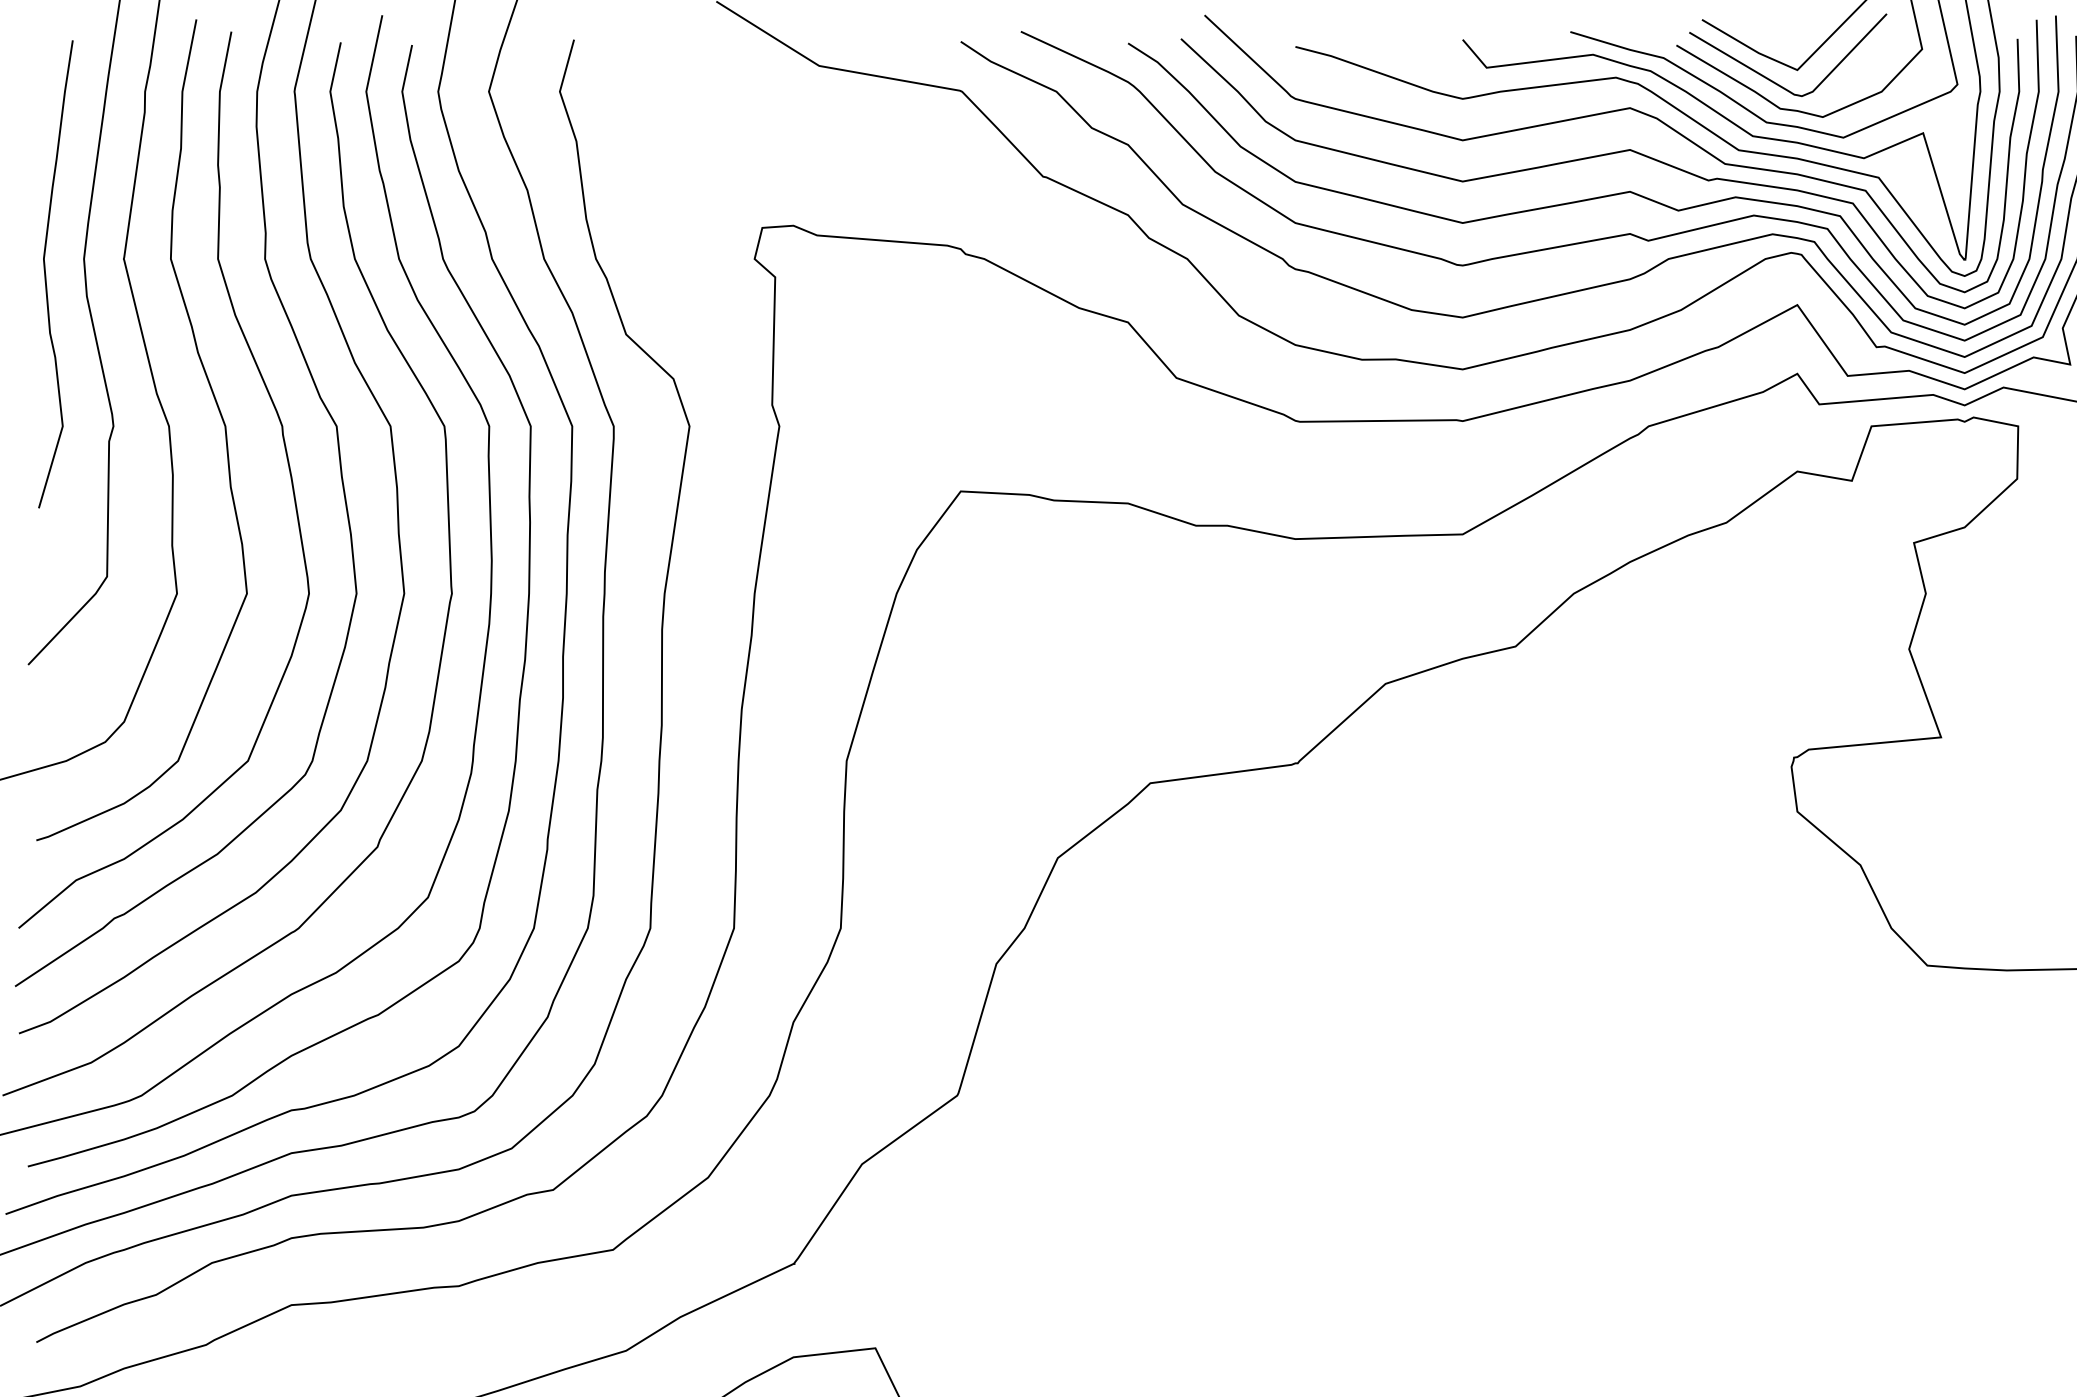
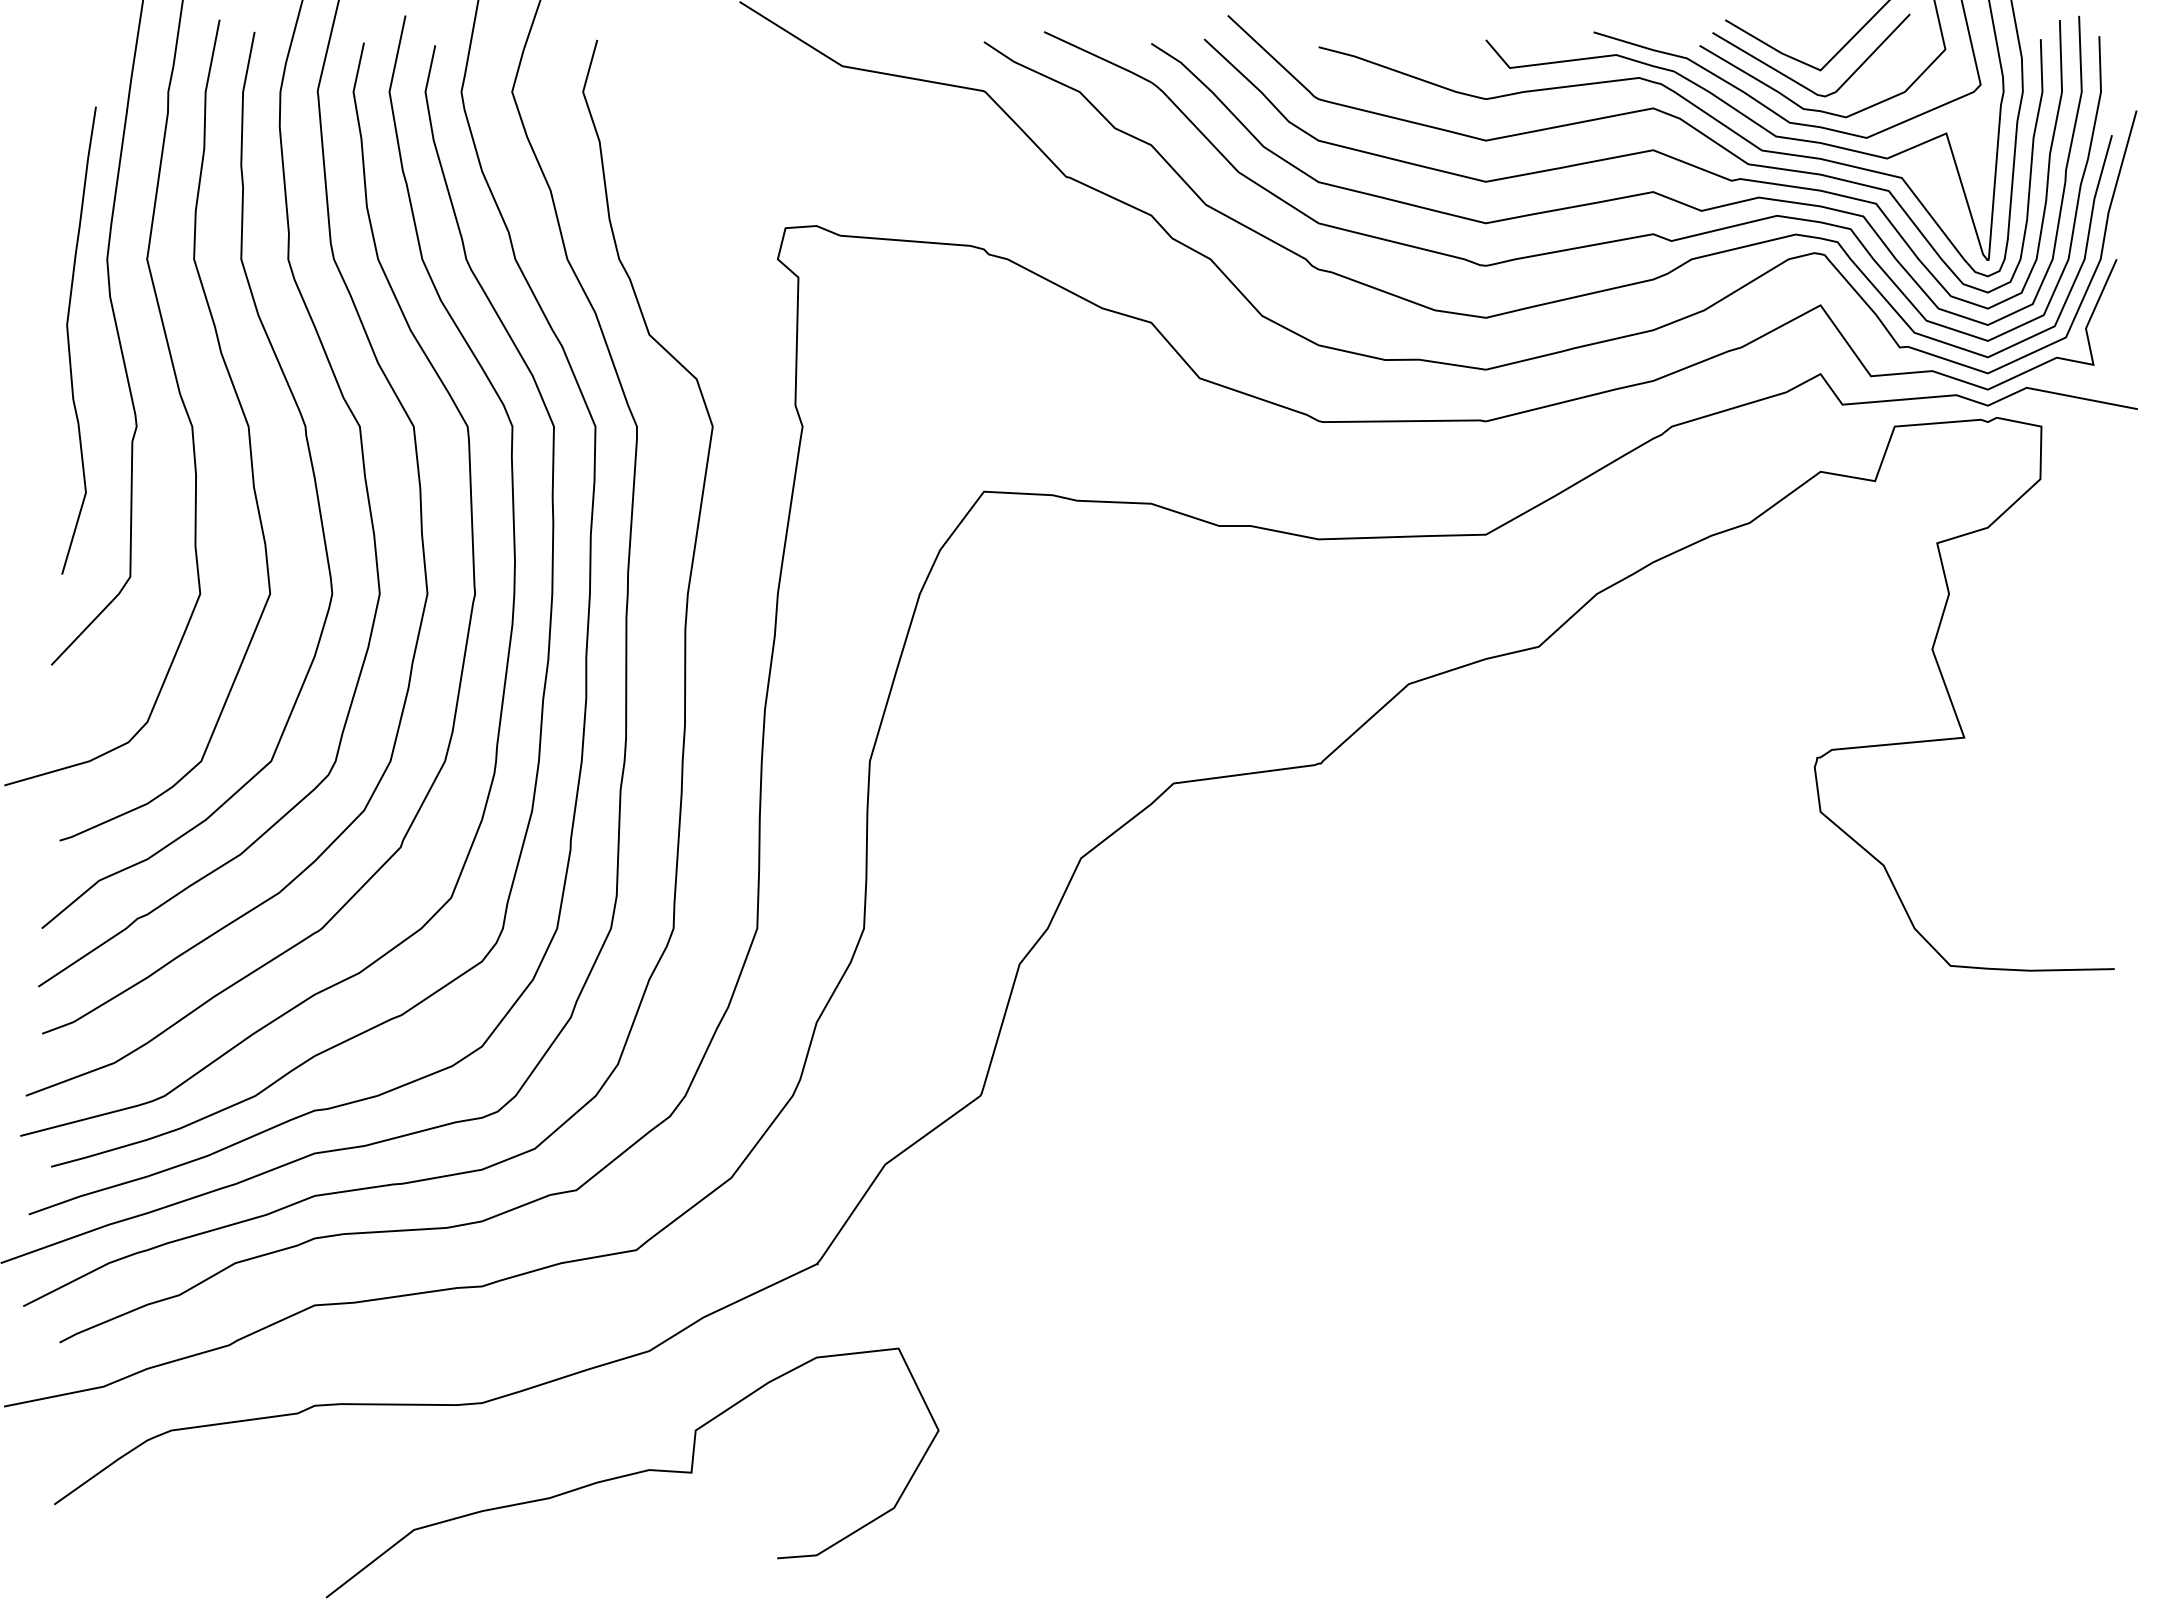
curve: (46, 274) -> (69, 340), moved

